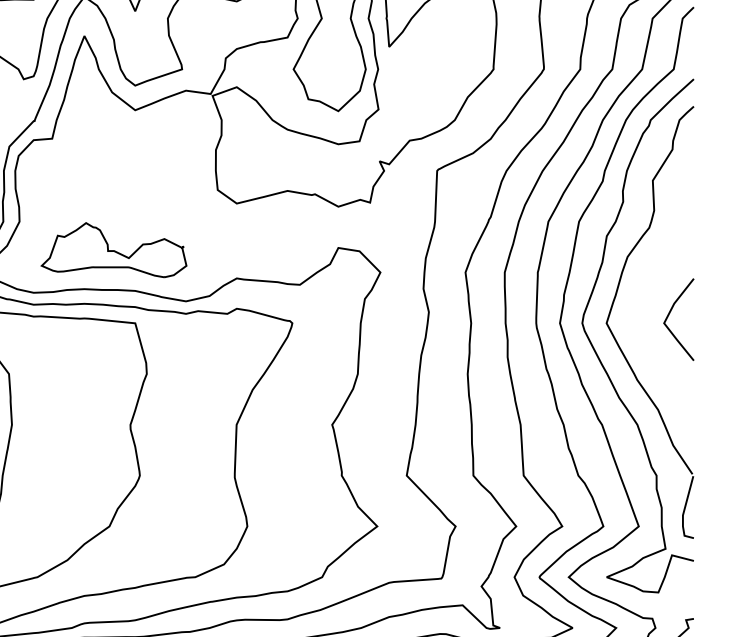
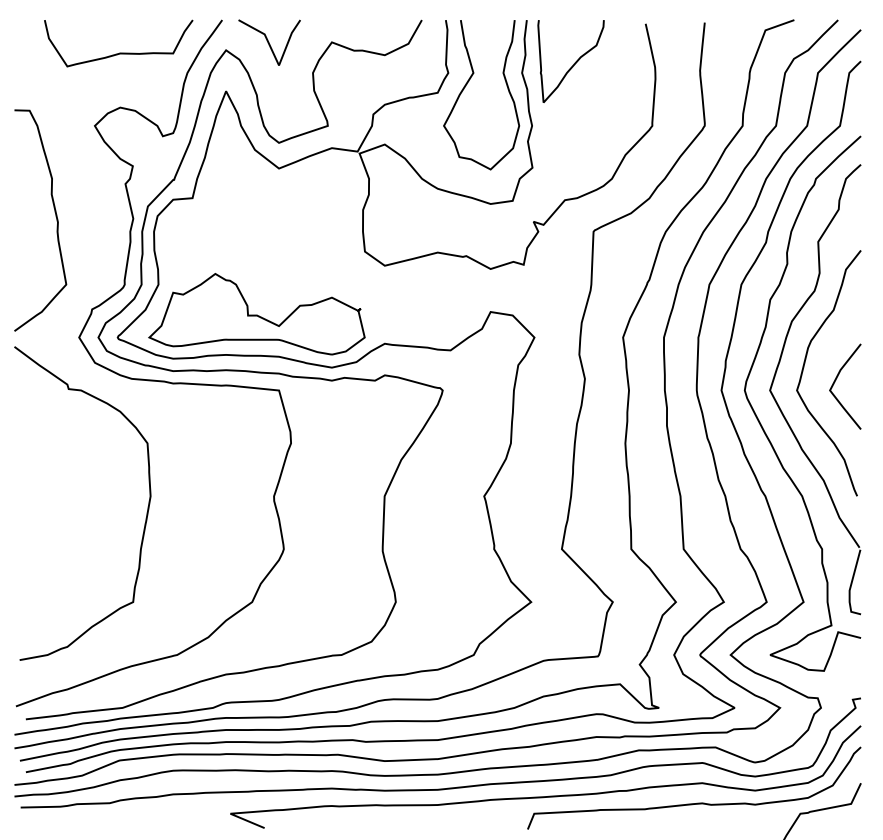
part: (113, 250) -> (256, 314), size x1.43
curve: (639, 301) -> (804, 367), added

